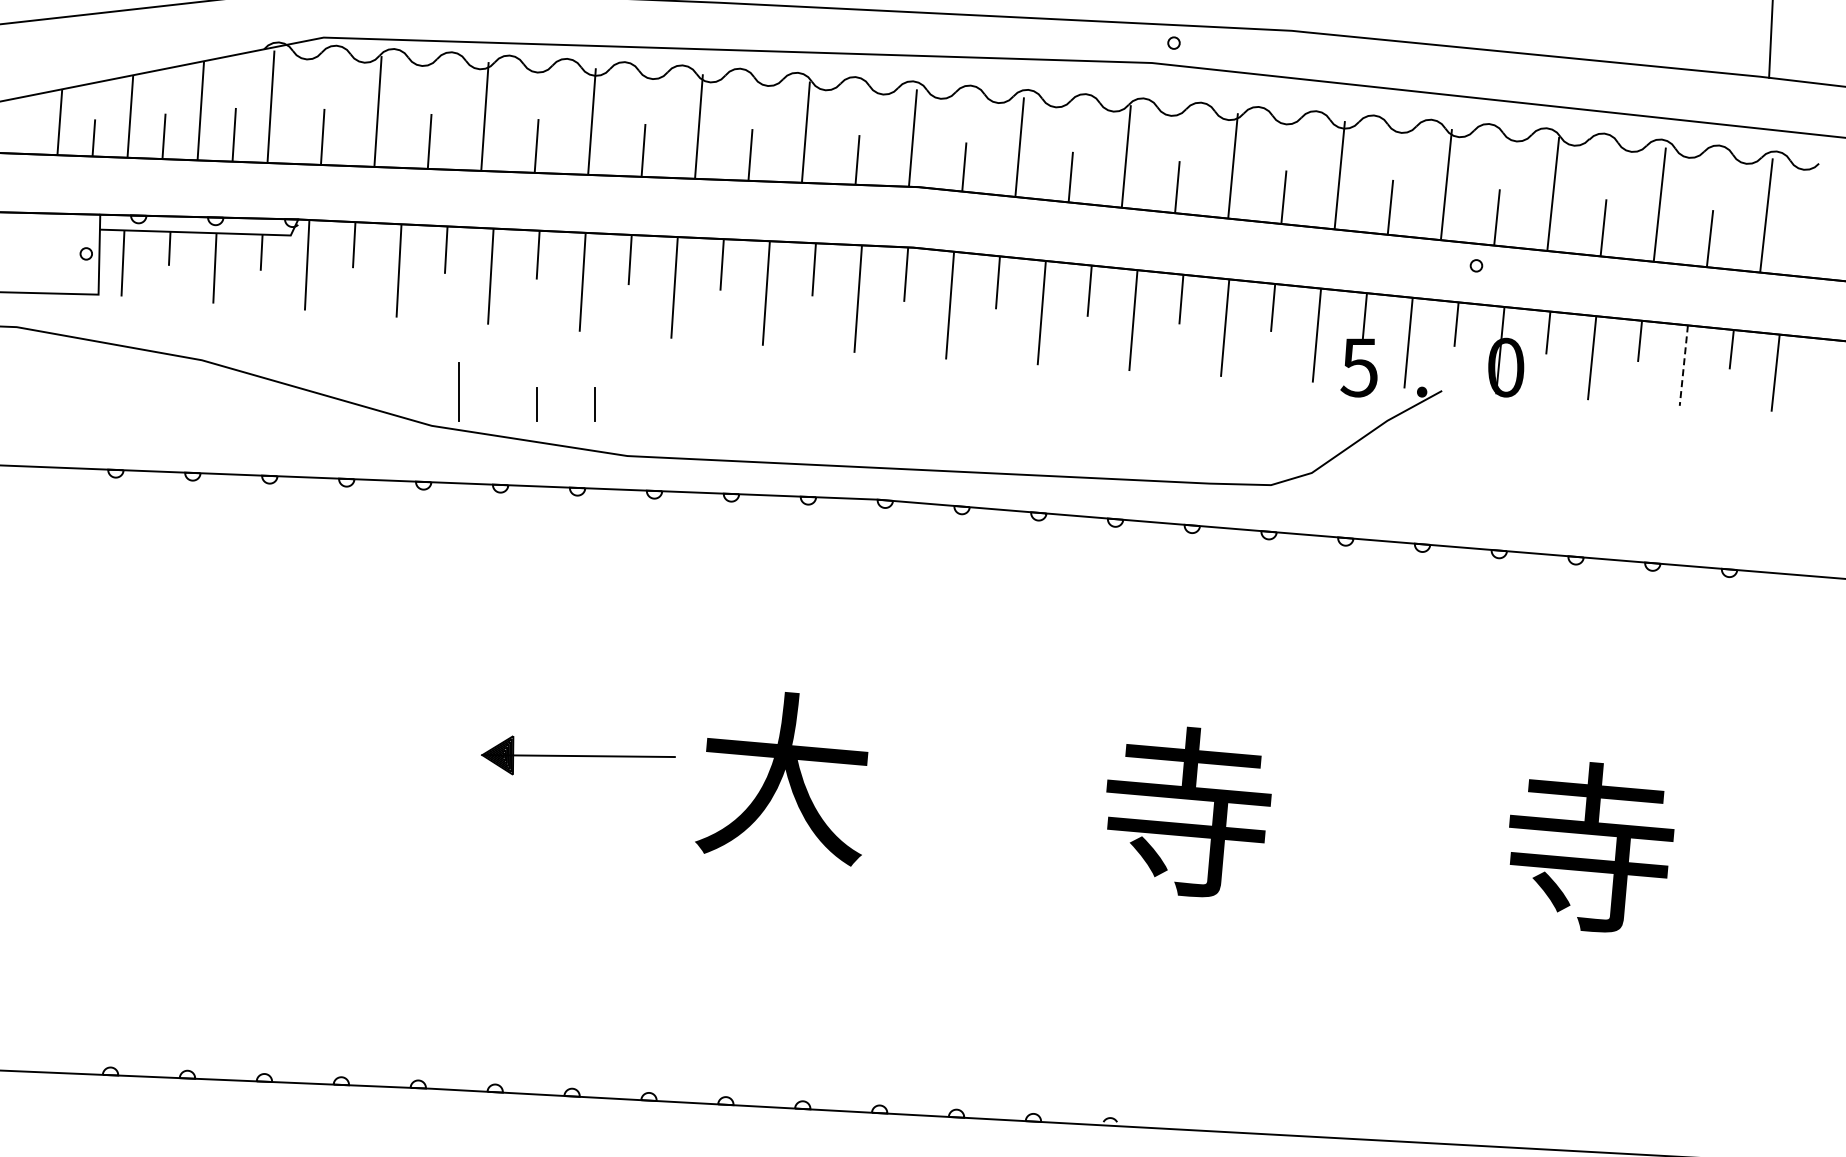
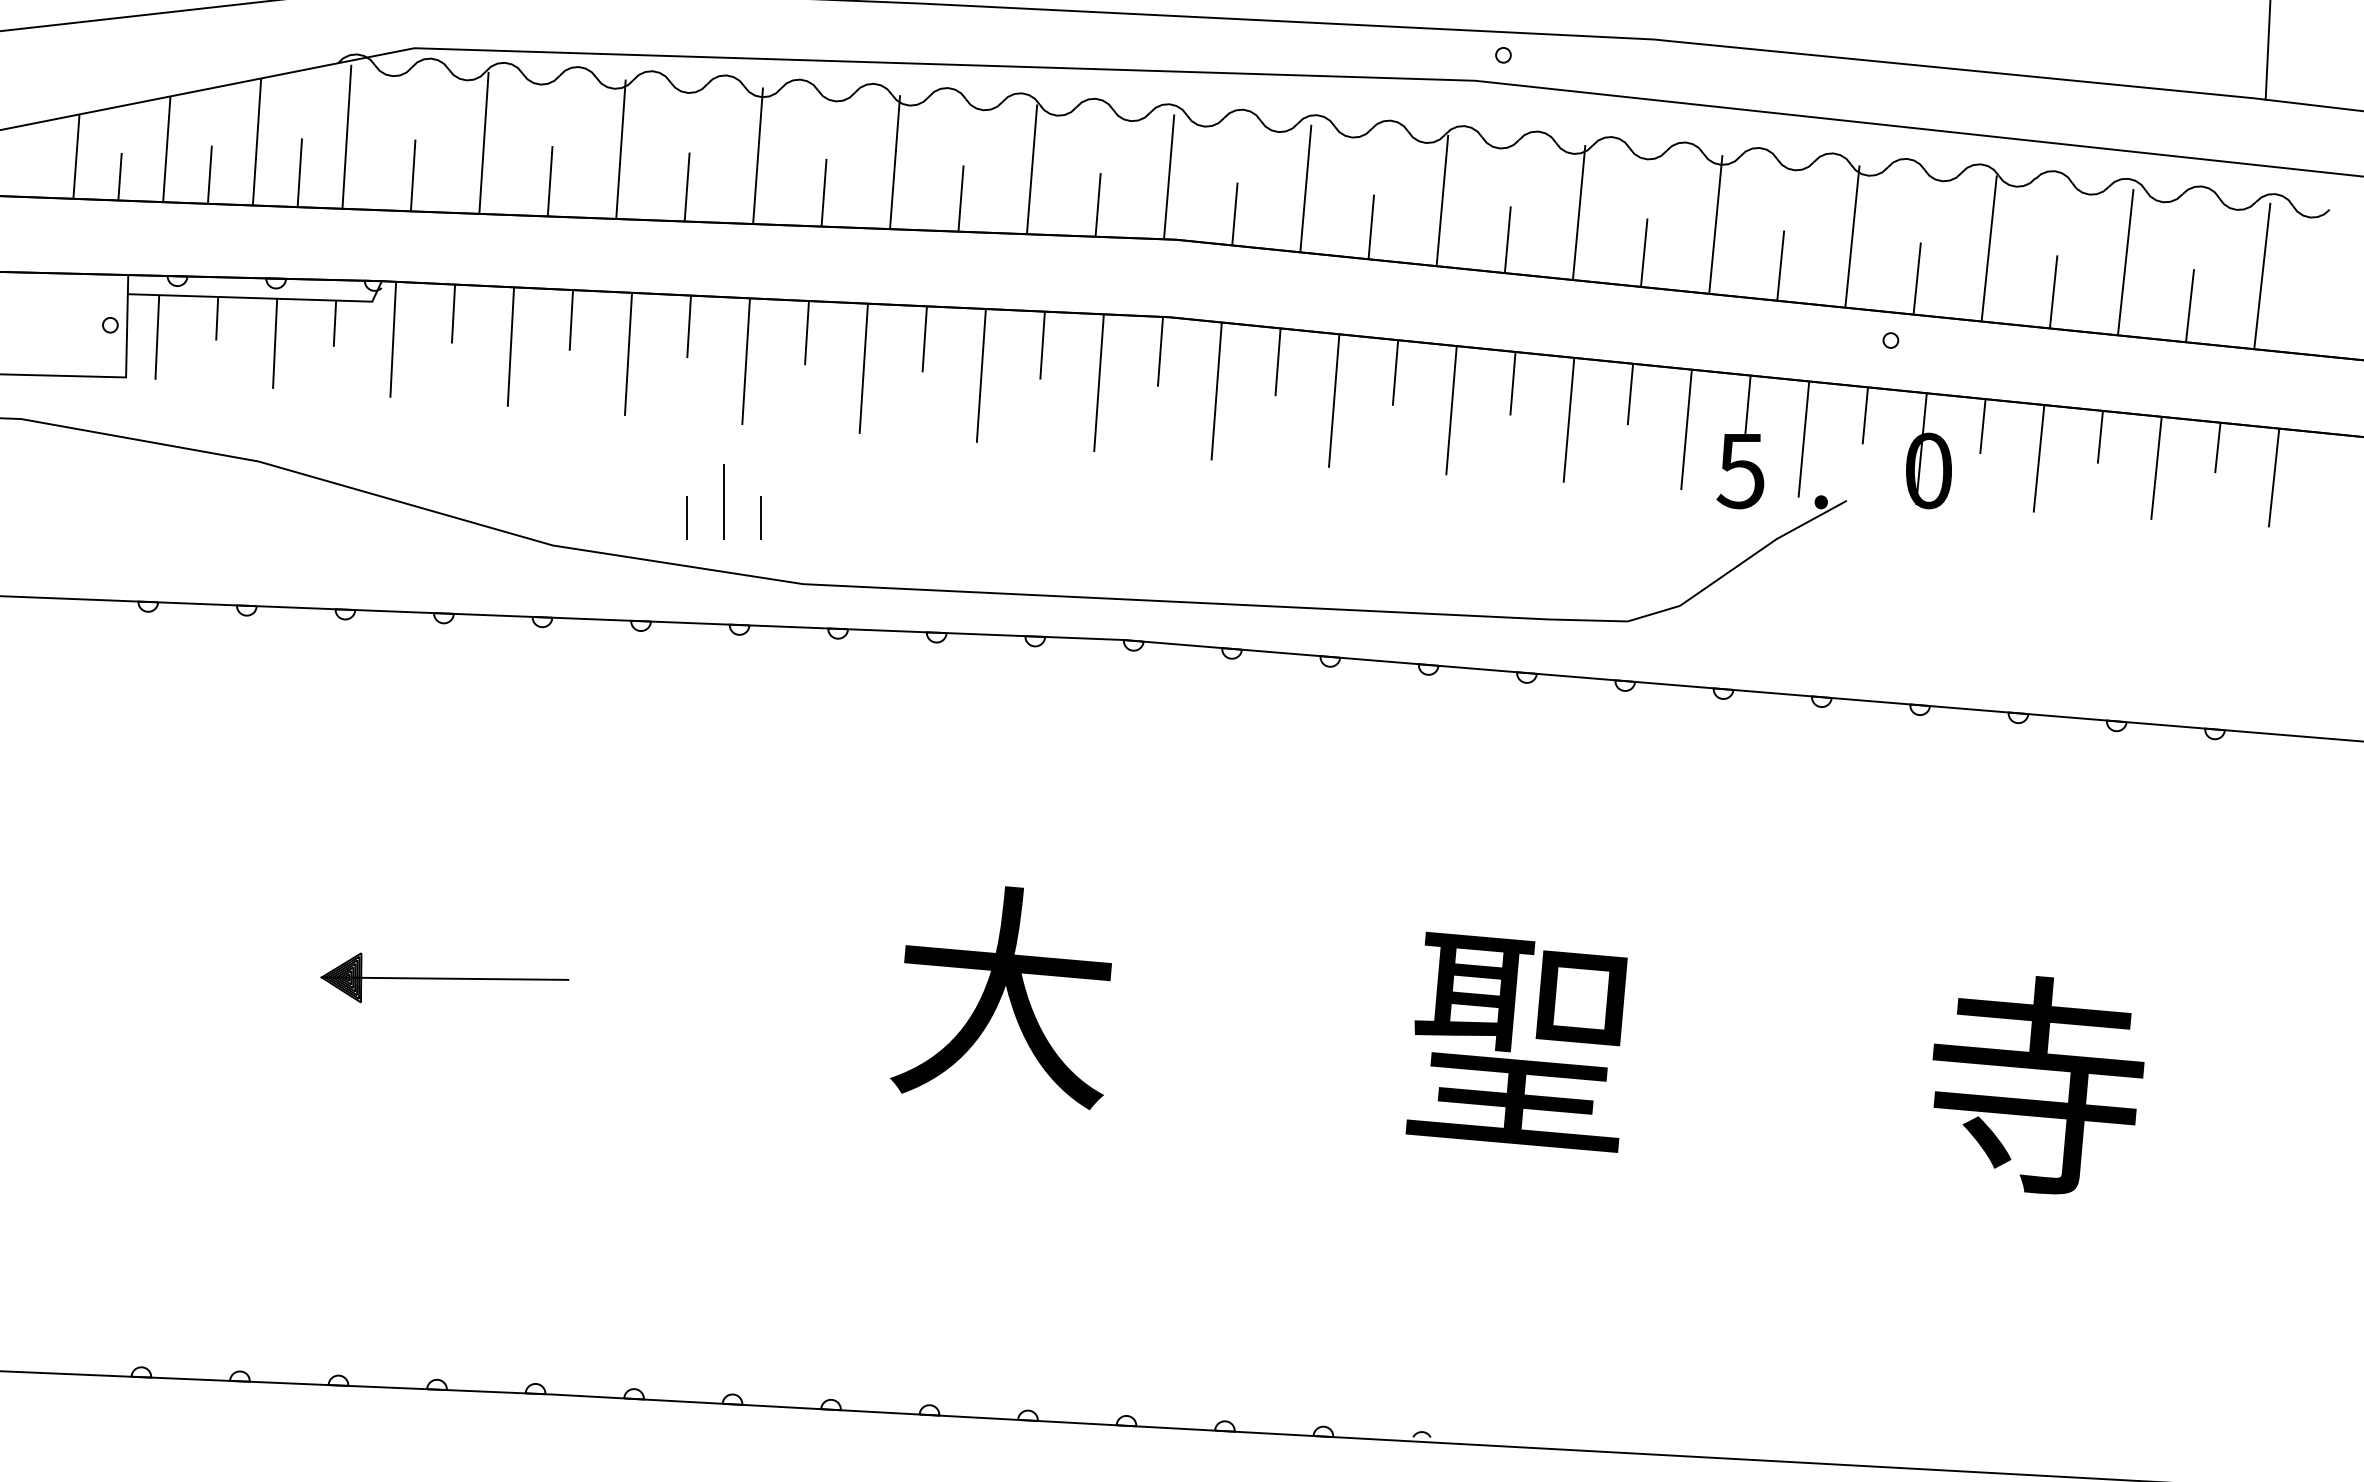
line: (1683, 366) -> (2156, 469), dashed -> solid
line: (458, 391) -> (724, 501), moved
part: (578, 755) -> (444, 977), moved
text: (1184, 813) -> (1516, 1041), 寺 -> 聖

